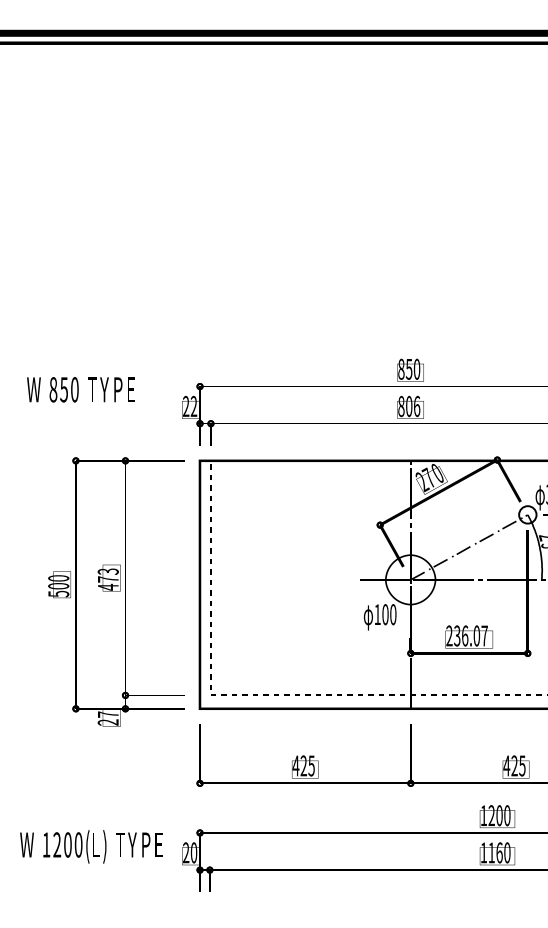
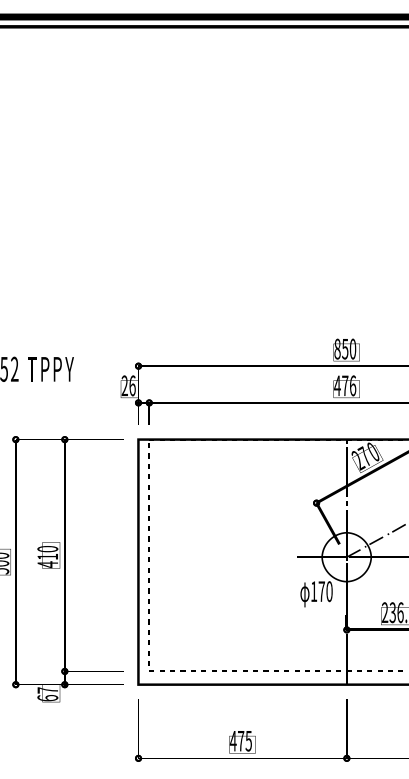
text: (74, 389) -> (14, 369), 0 -> 2
text: (104, 389) -> (44, 369), Y -> P
text: (130, 389) -> (69, 369), E -> Y
text: (193, 406) -> (132, 385), 22 -> 26
text: (405, 406) -> (341, 385), 806 -> 476
text: (107, 575) -> (47, 552), 473 -> 410
text: (385, 614) -> (321, 591), 100 -> 170
text: (107, 722) -> (47, 698), 27 -> 67
text: (303, 765) -> (240, 740), 425 -> 475

